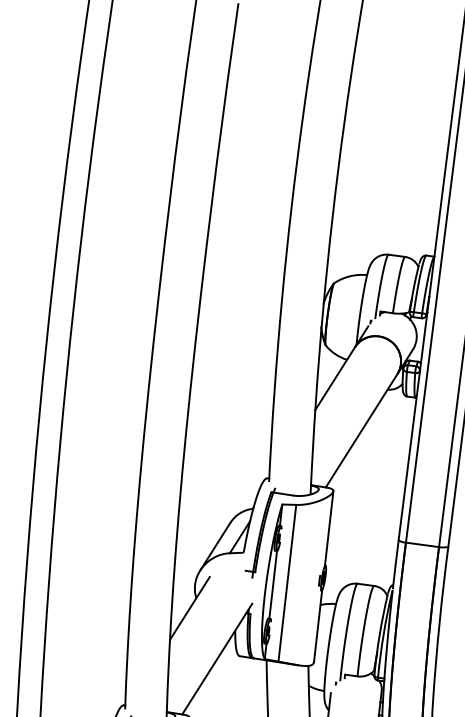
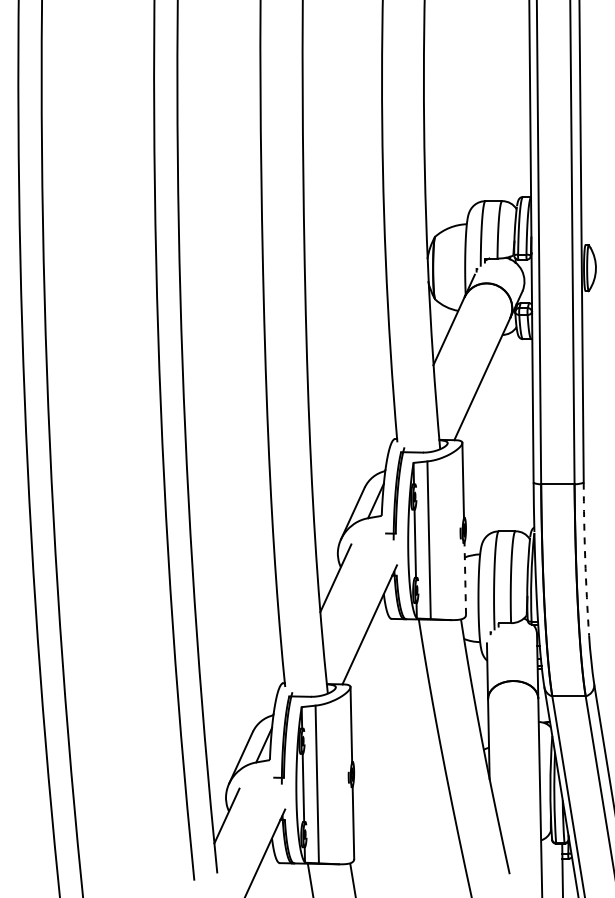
arc: (439, 623) -> (585, 559), solid -> dashed
line: (318, 626) -> (465, 578), solid -> dashed

